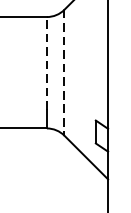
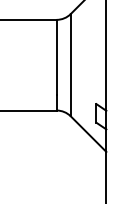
line: (46, 63) -> (56, 57), dashed -> solid
line: (64, 73) -> (70, 65), dashed -> solid

